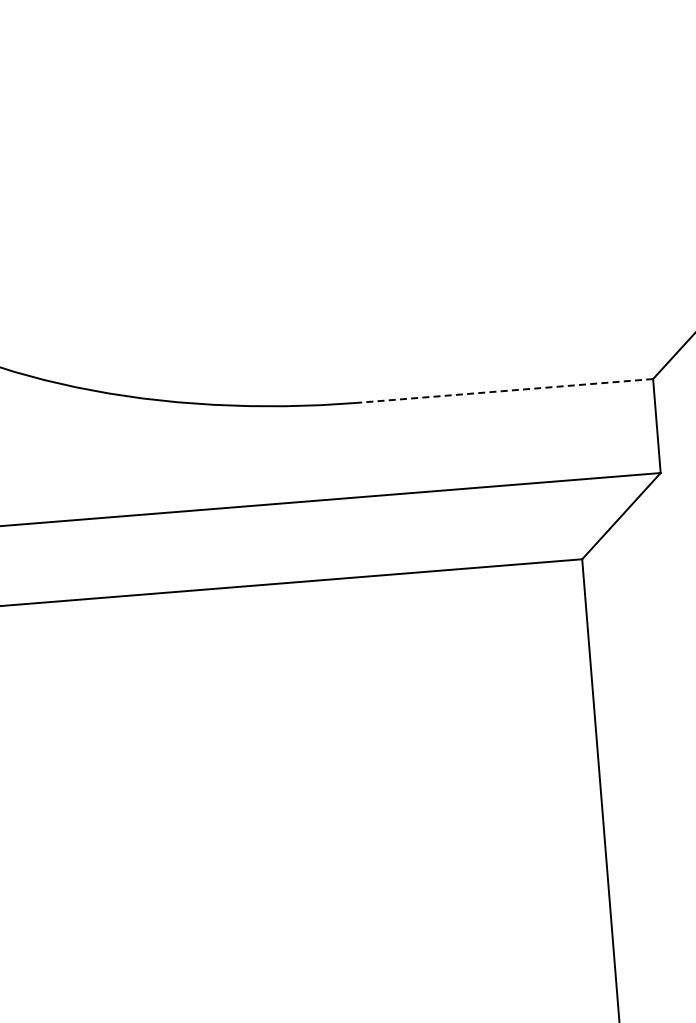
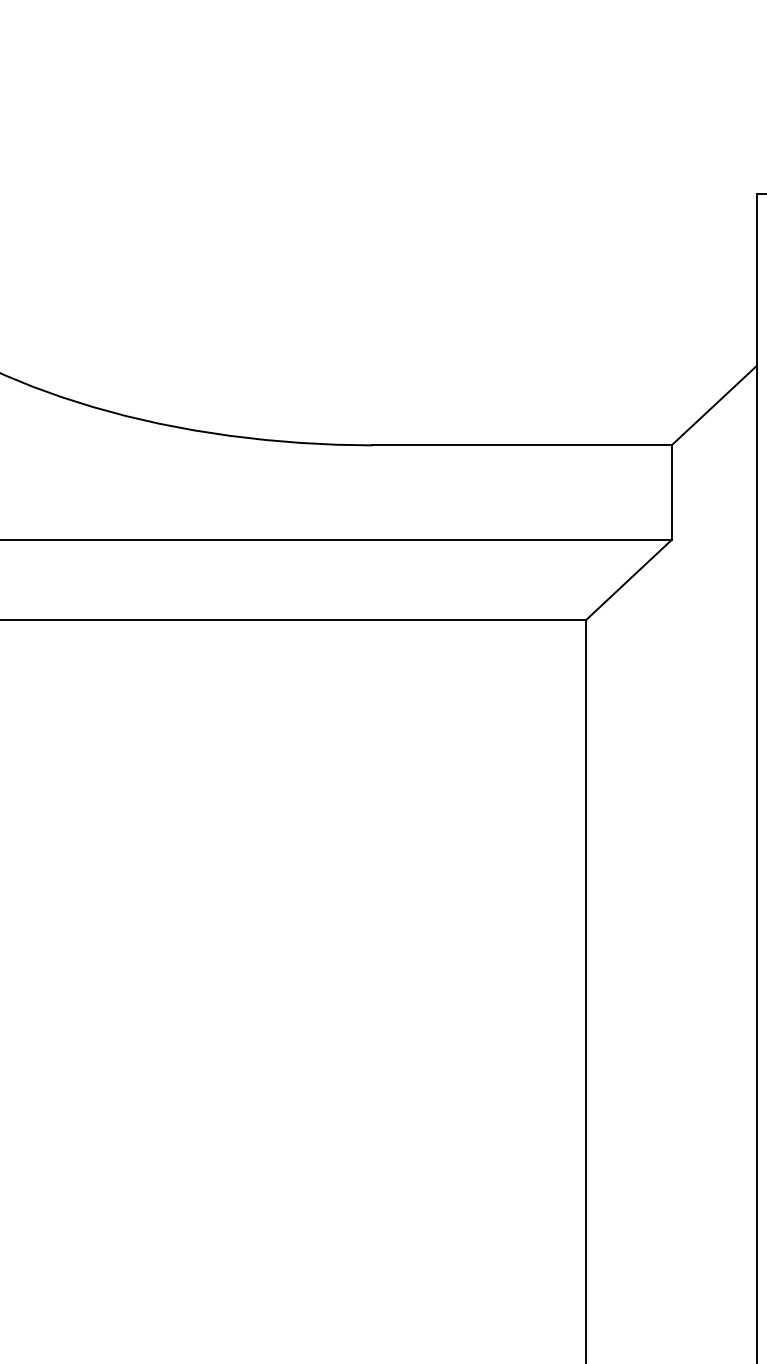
line: (505, 391) -> (522, 445), dashed -> solid

